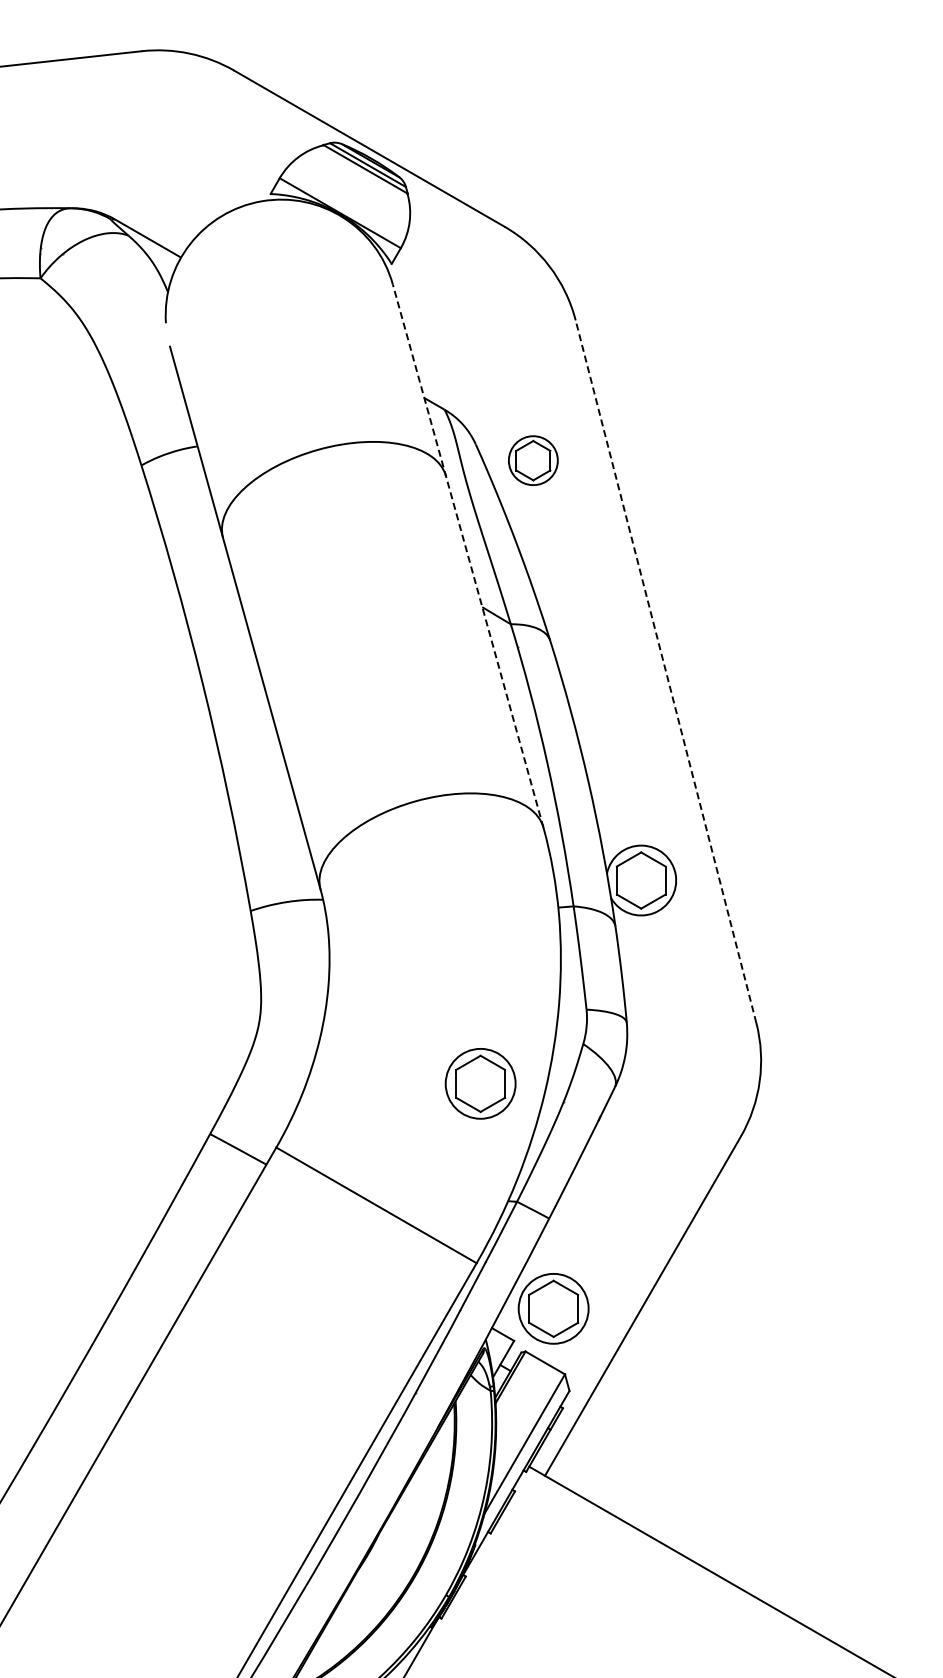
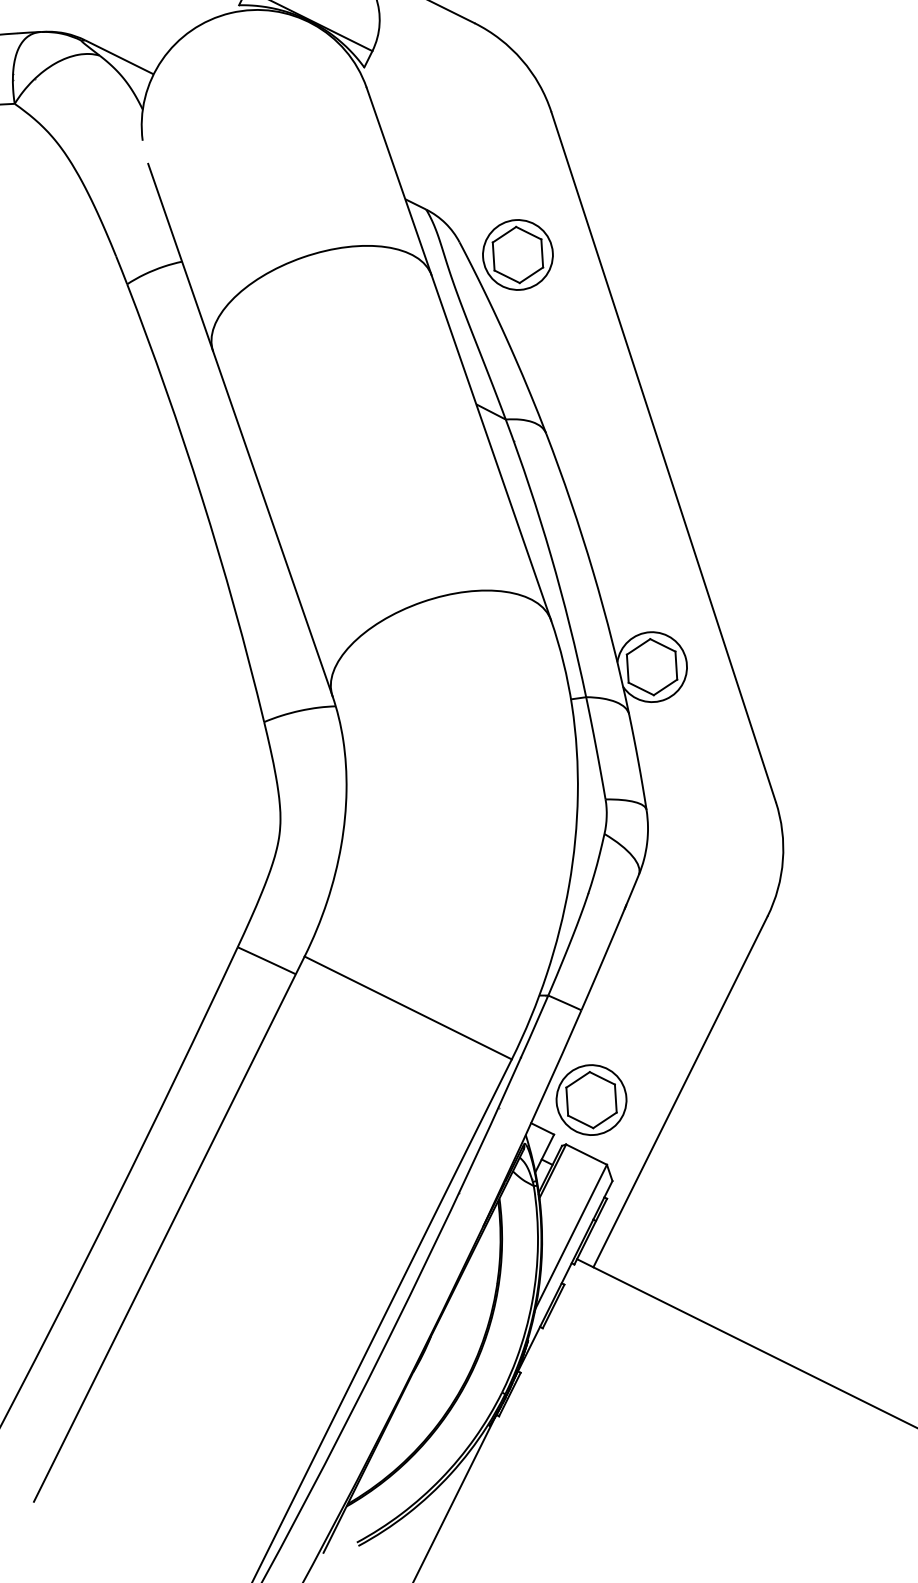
part: (533, 460) -> (518, 254), size x1.43
line: (468, 556) -> (459, 354), dashed -> solid
line: (666, 671) -> (664, 456), dashed -> solid
part: (480, 1083) -> (504, 879), removed

